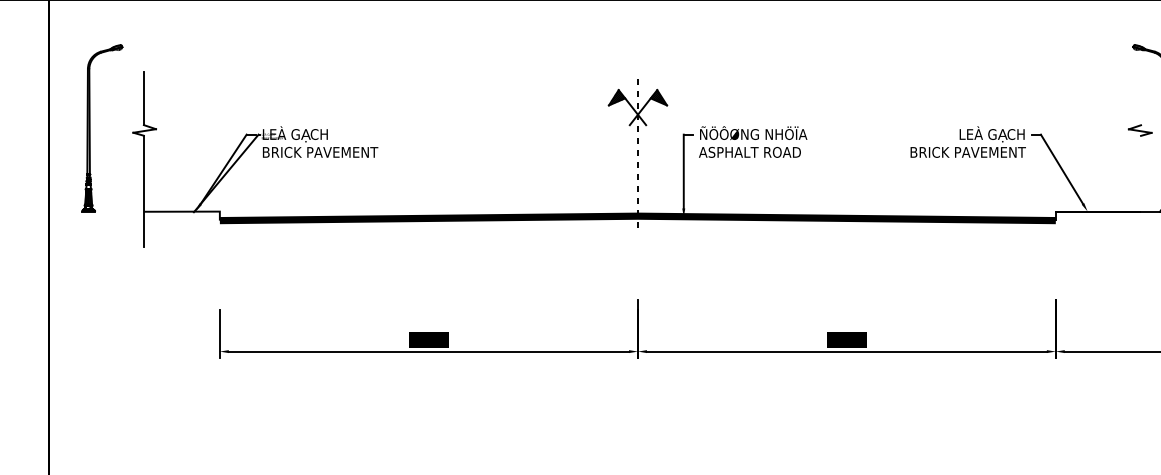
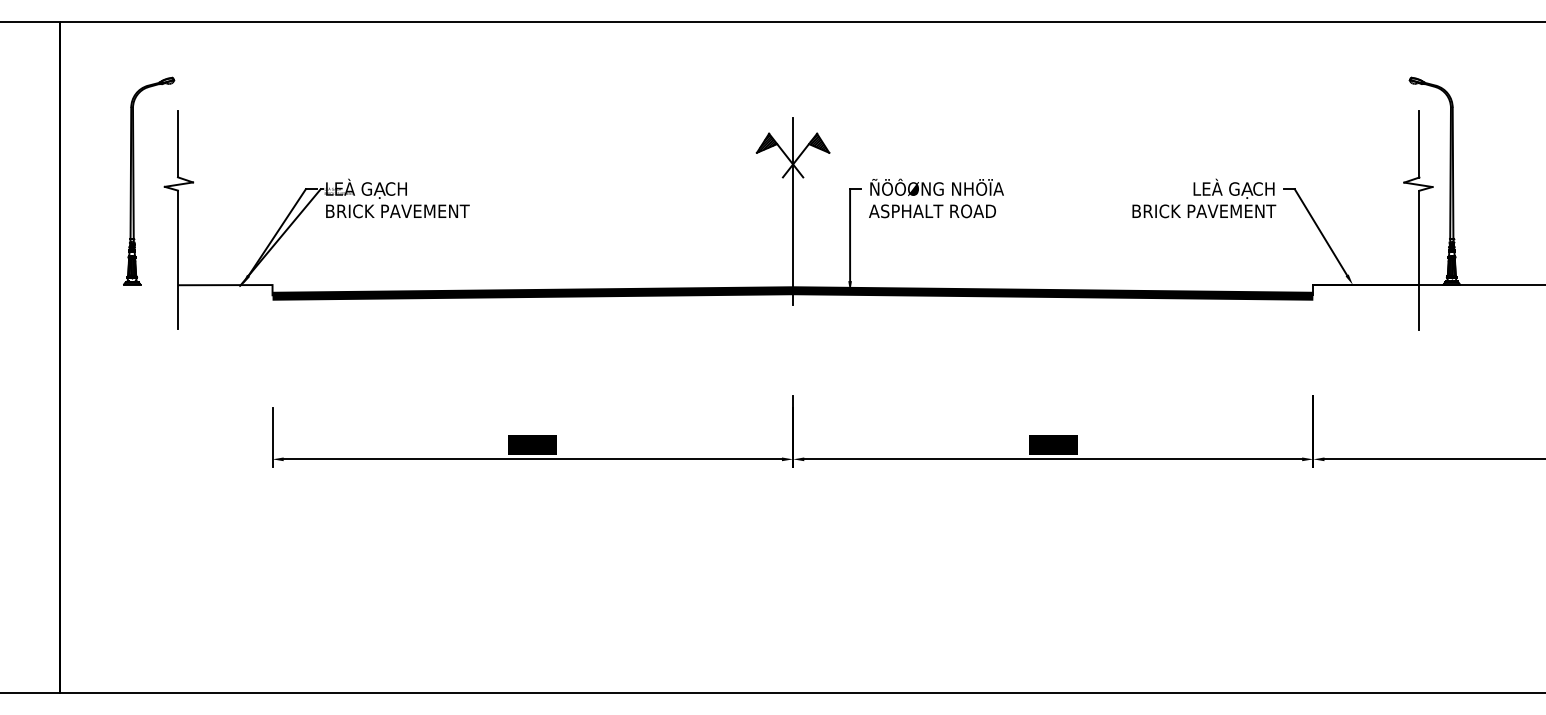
line: (1141, 97) -> (1419, 143), added
part: (90, 127) -> (134, 180), moved
line: (638, 152) -> (793, 211), dashed -> solid
line: (1141, 191) -> (1419, 260), added

